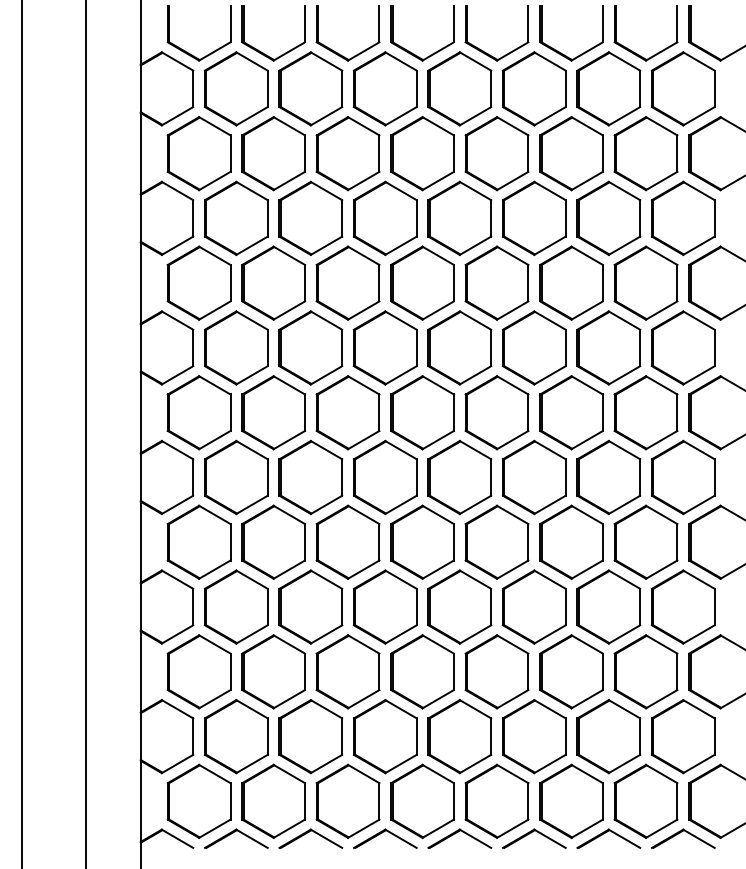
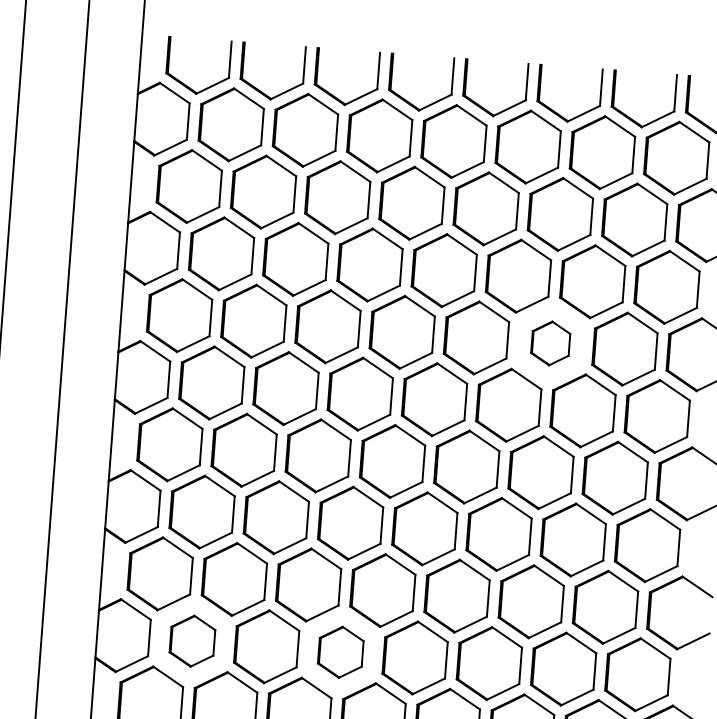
part: (571, 282) -> (550, 342), size x0.6
part: (236, 606) -> (192, 640), size x0.7
part: (384, 606) -> (340, 651), size x0.7

